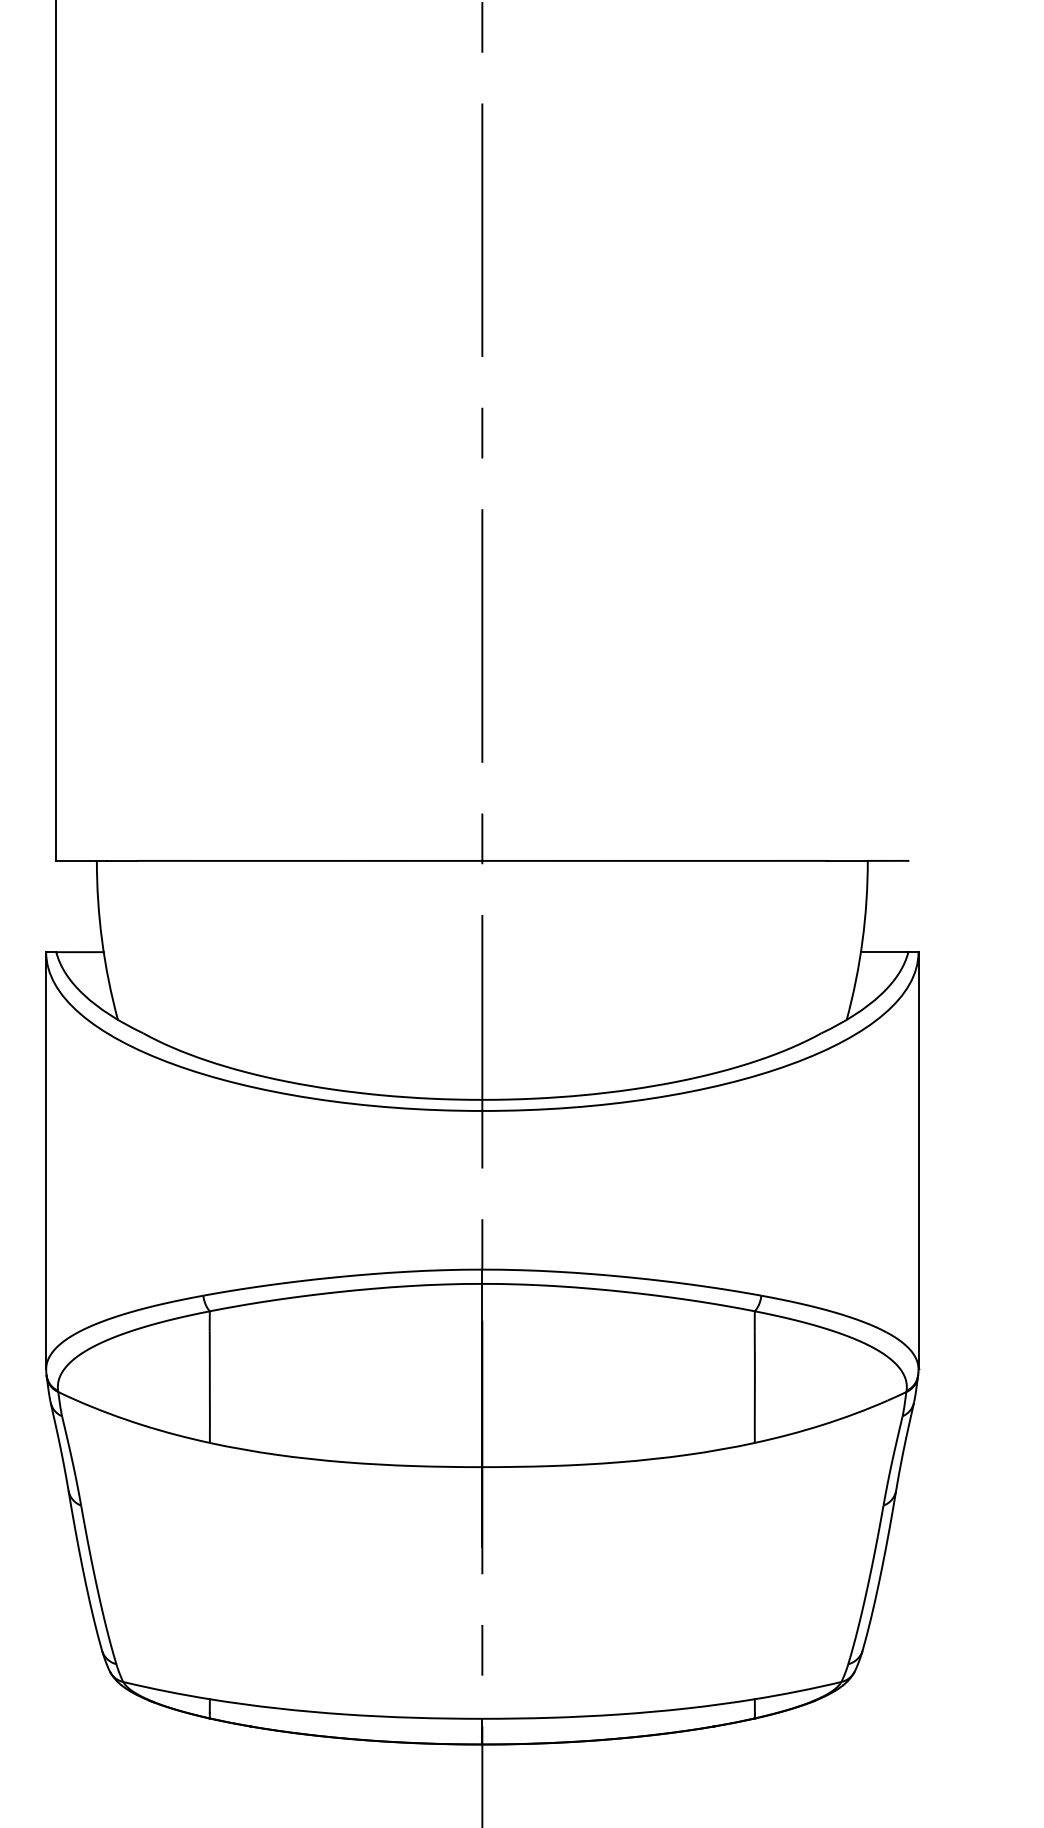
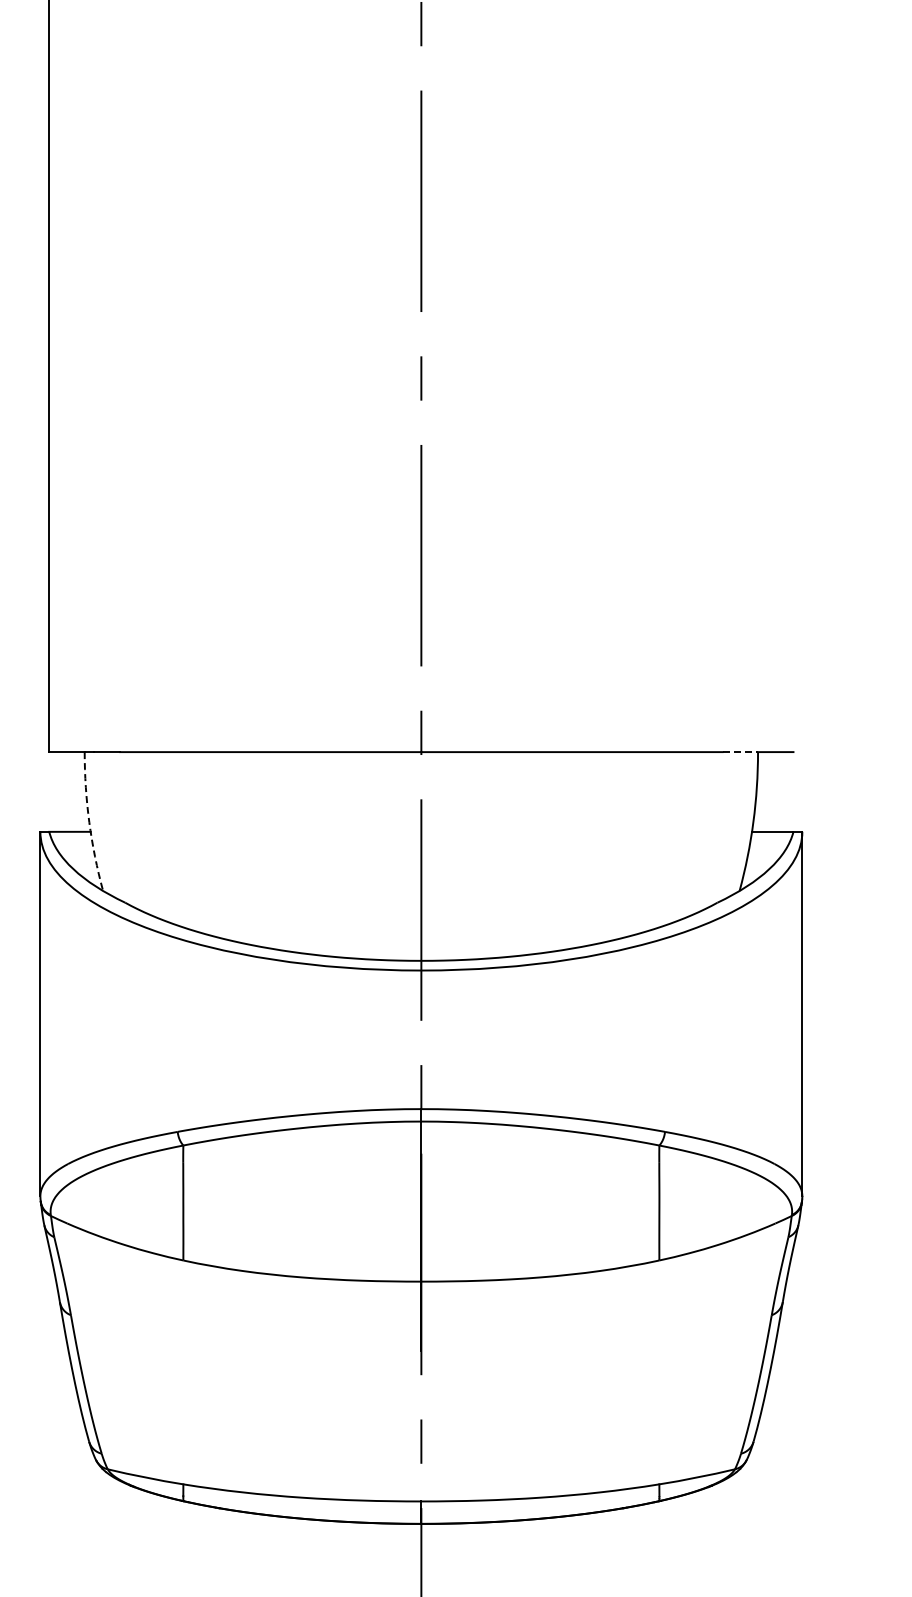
line: (848, 861) -> (741, 752), solid -> dashed
arc: (102, 941) -> (89, 822), solid -> dashed

